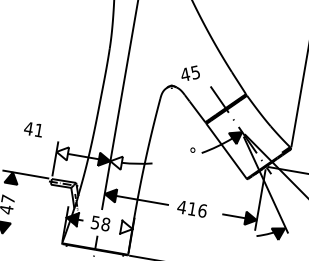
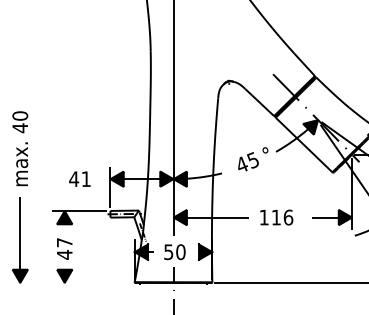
text: (191, 72) -> (248, 161), moved
text: (33, 128) -> (79, 178), moved
fill: (61, 152) -> (116, 178), added
fill: (115, 161) -> (179, 178), added
text: (182, 207) -> (264, 217), 416 -> 116
text: (105, 223) -> (180, 251), 58 -> 50
fill: (126, 227) -> (205, 251), added

